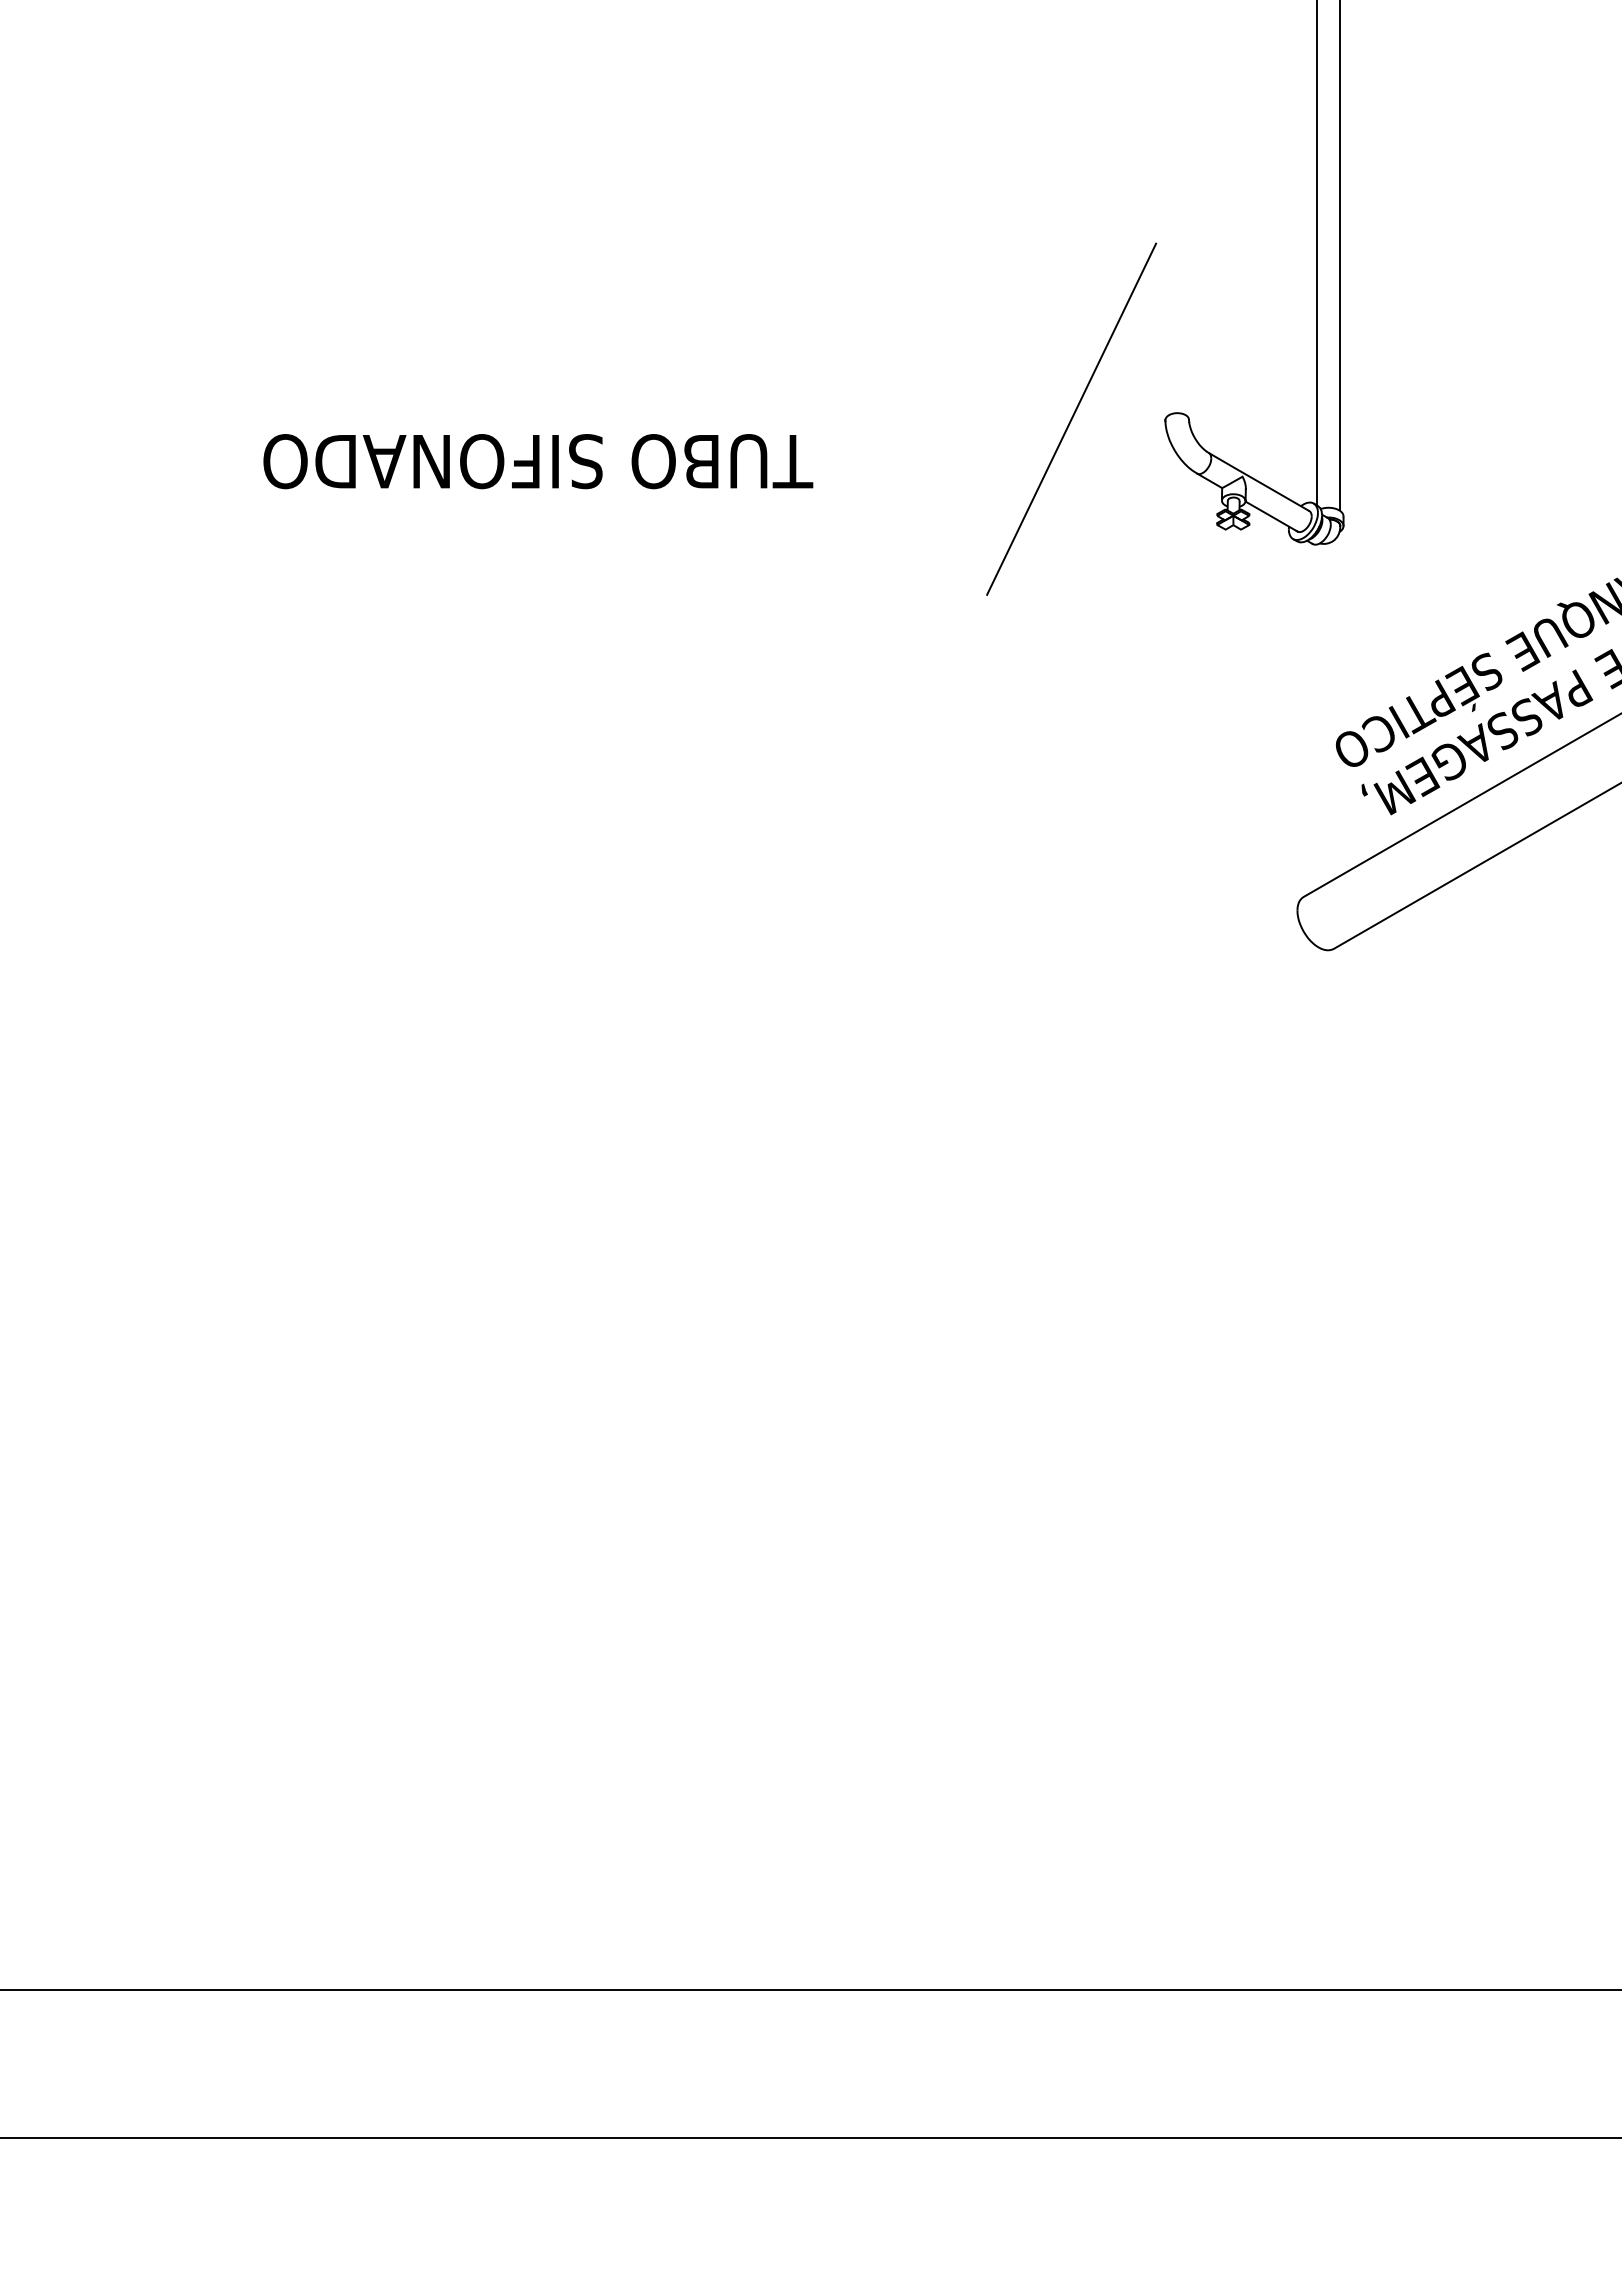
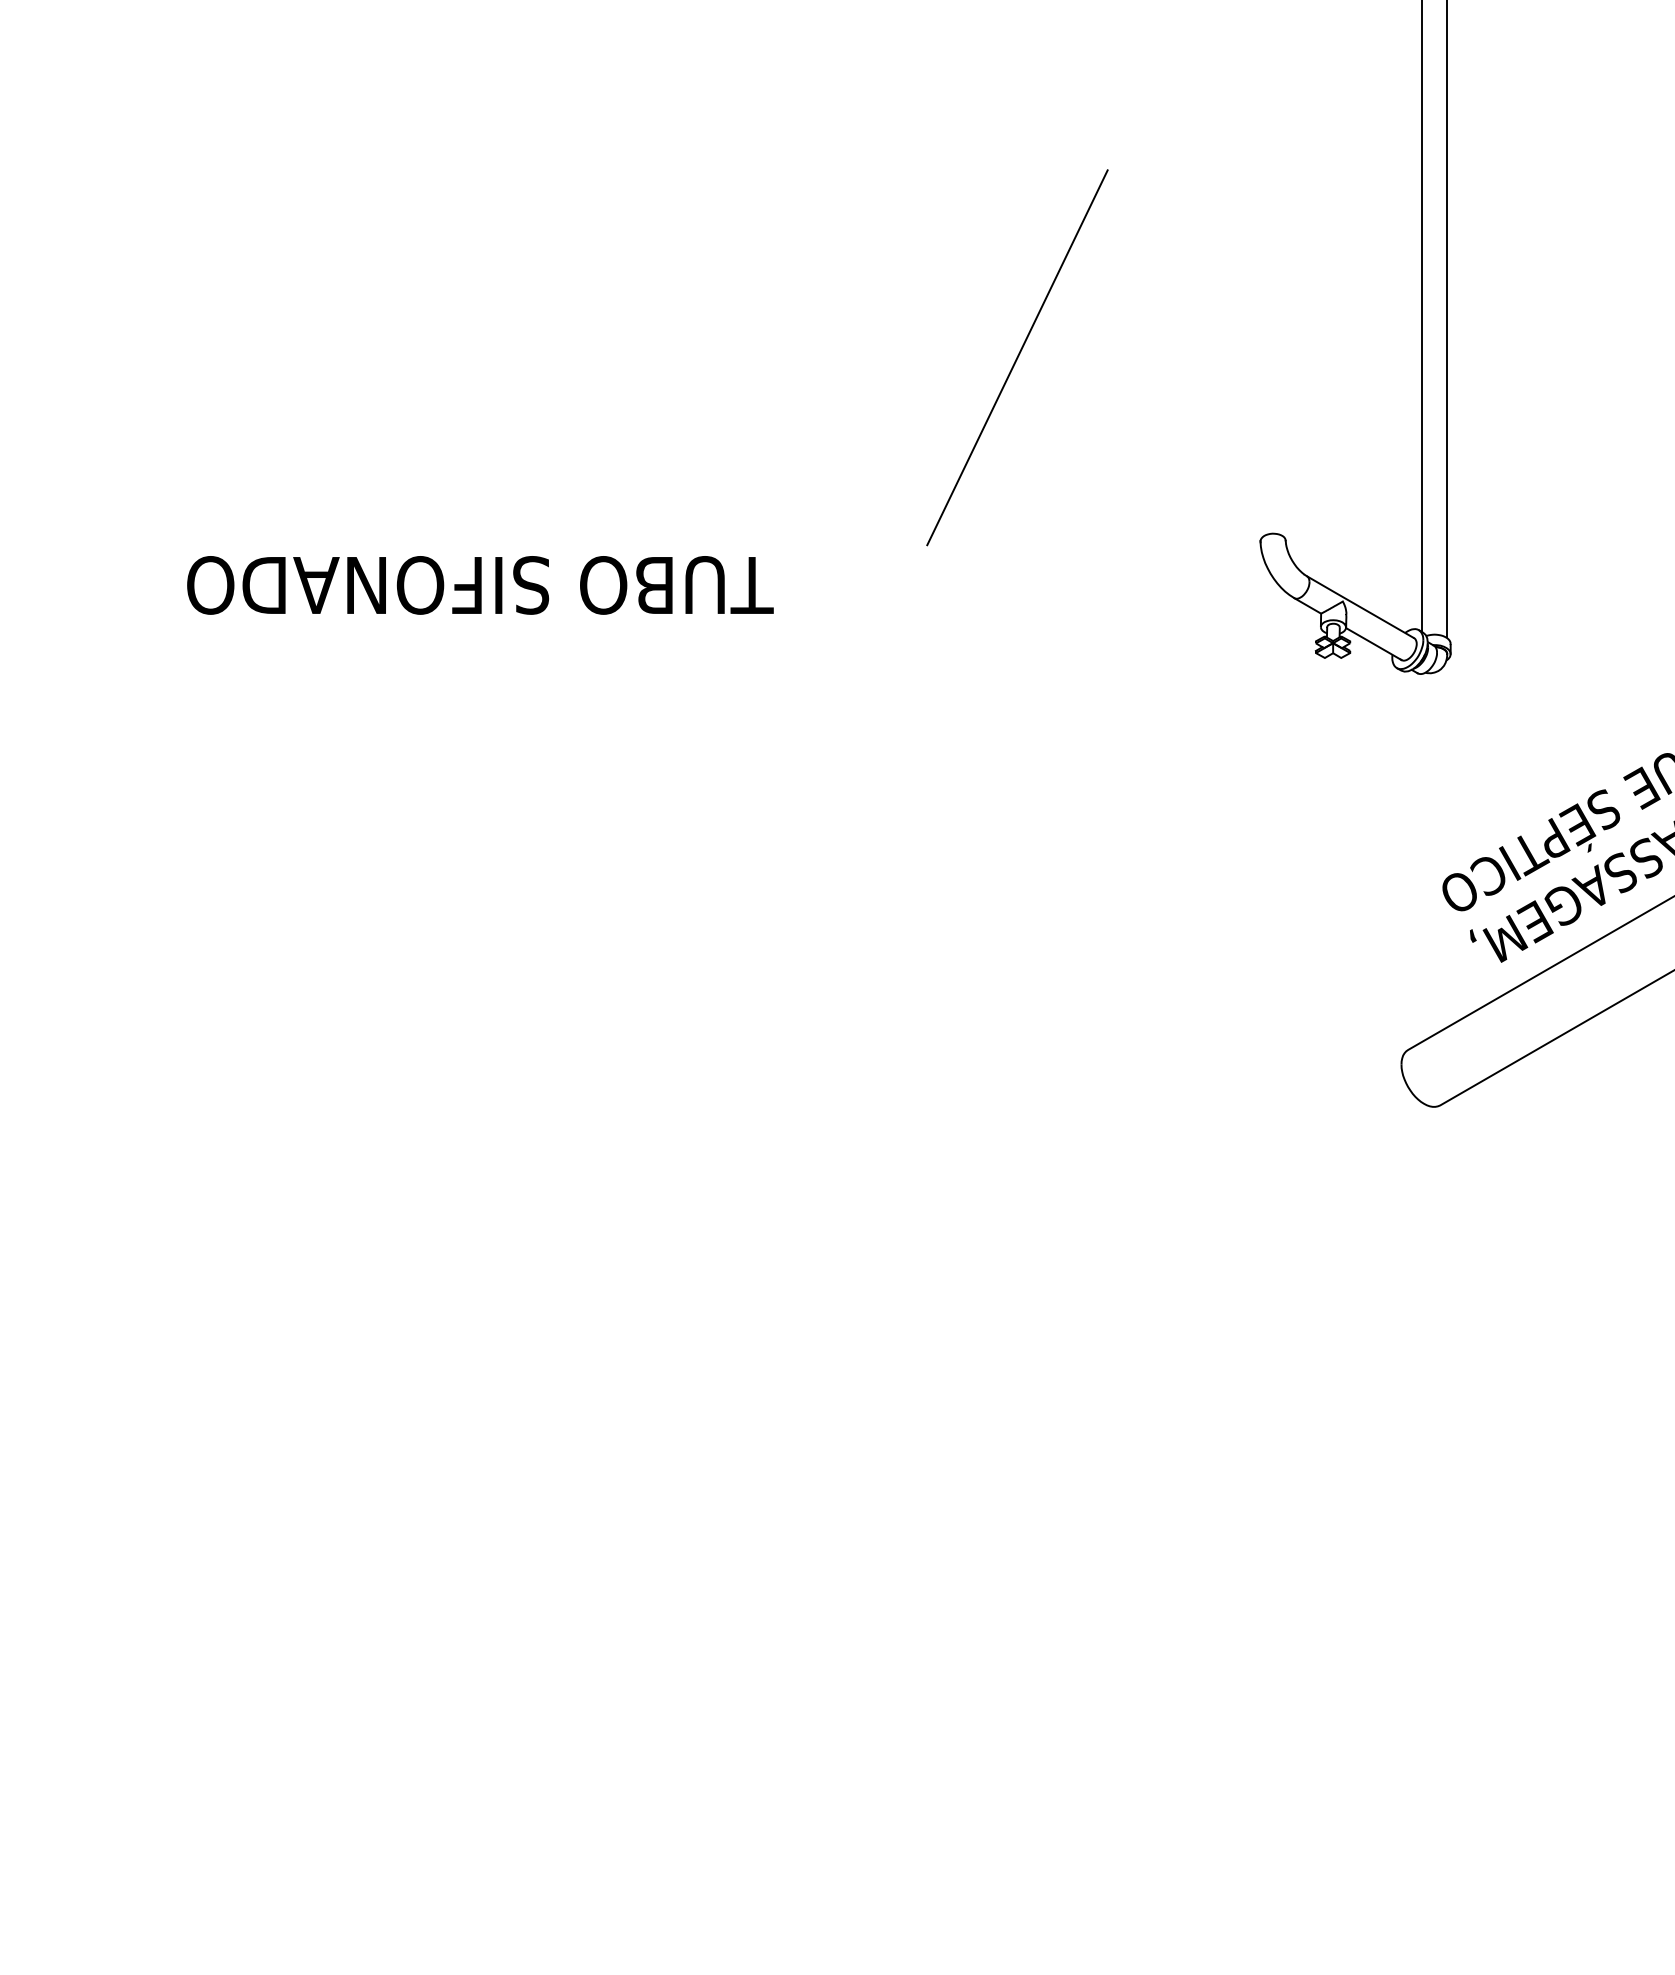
line: (1071, 418) -> (1017, 356), moved
text: (538, 461) -> (480, 585), moved

